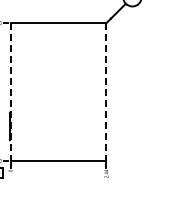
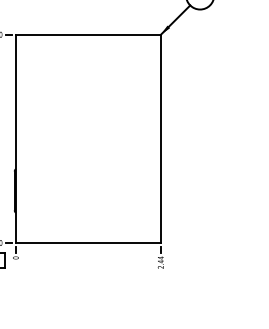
line: (10, 92) -> (15, 139), dashed -> solid
line: (106, 92) -> (160, 139), dashed -> solid

